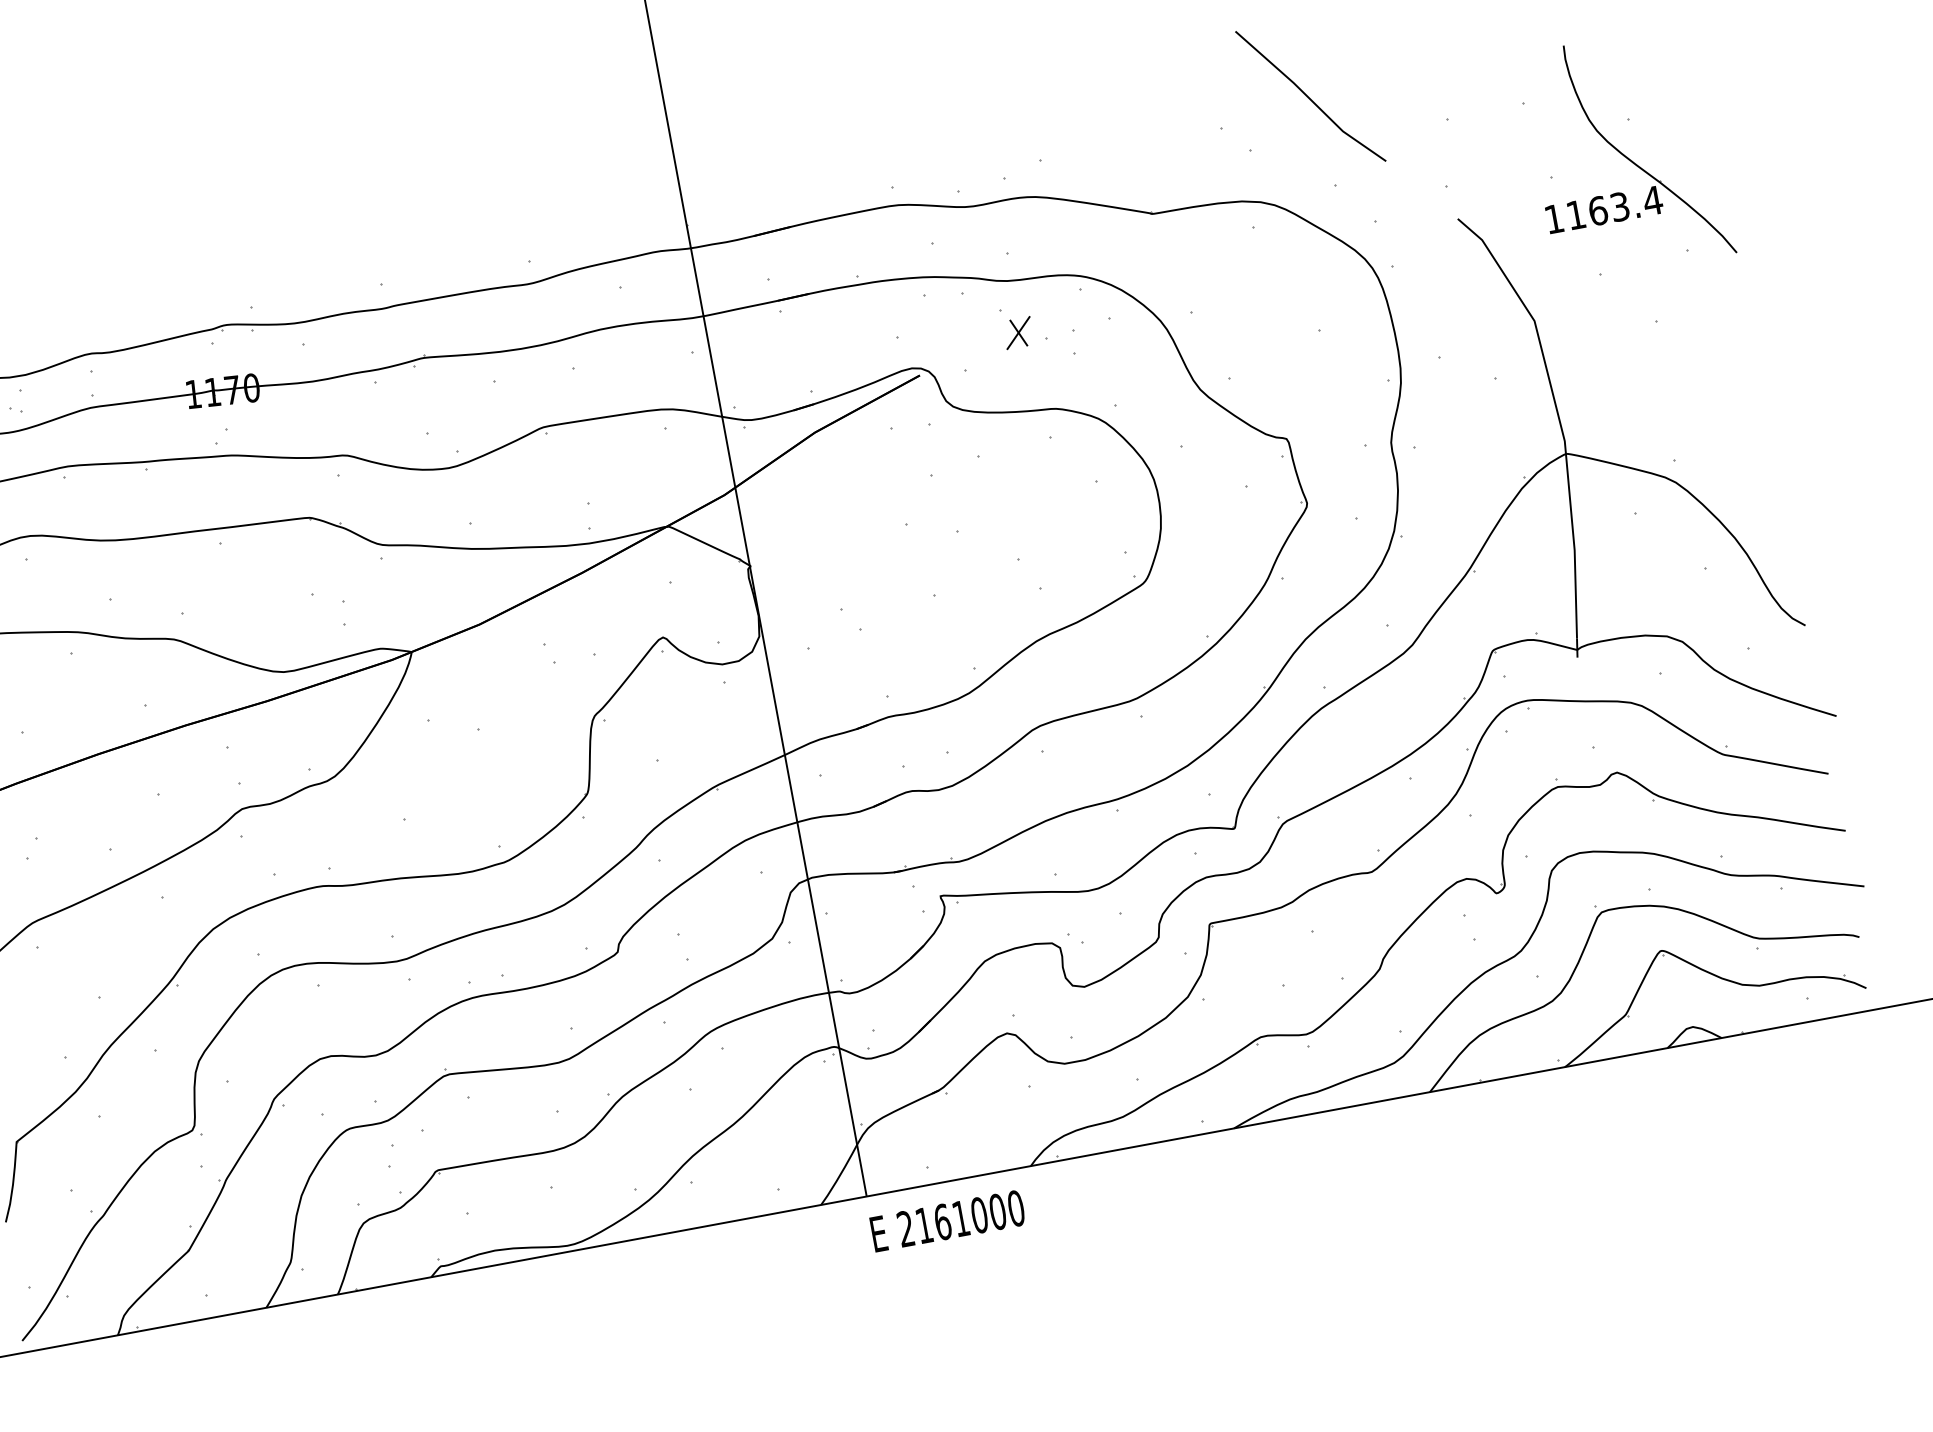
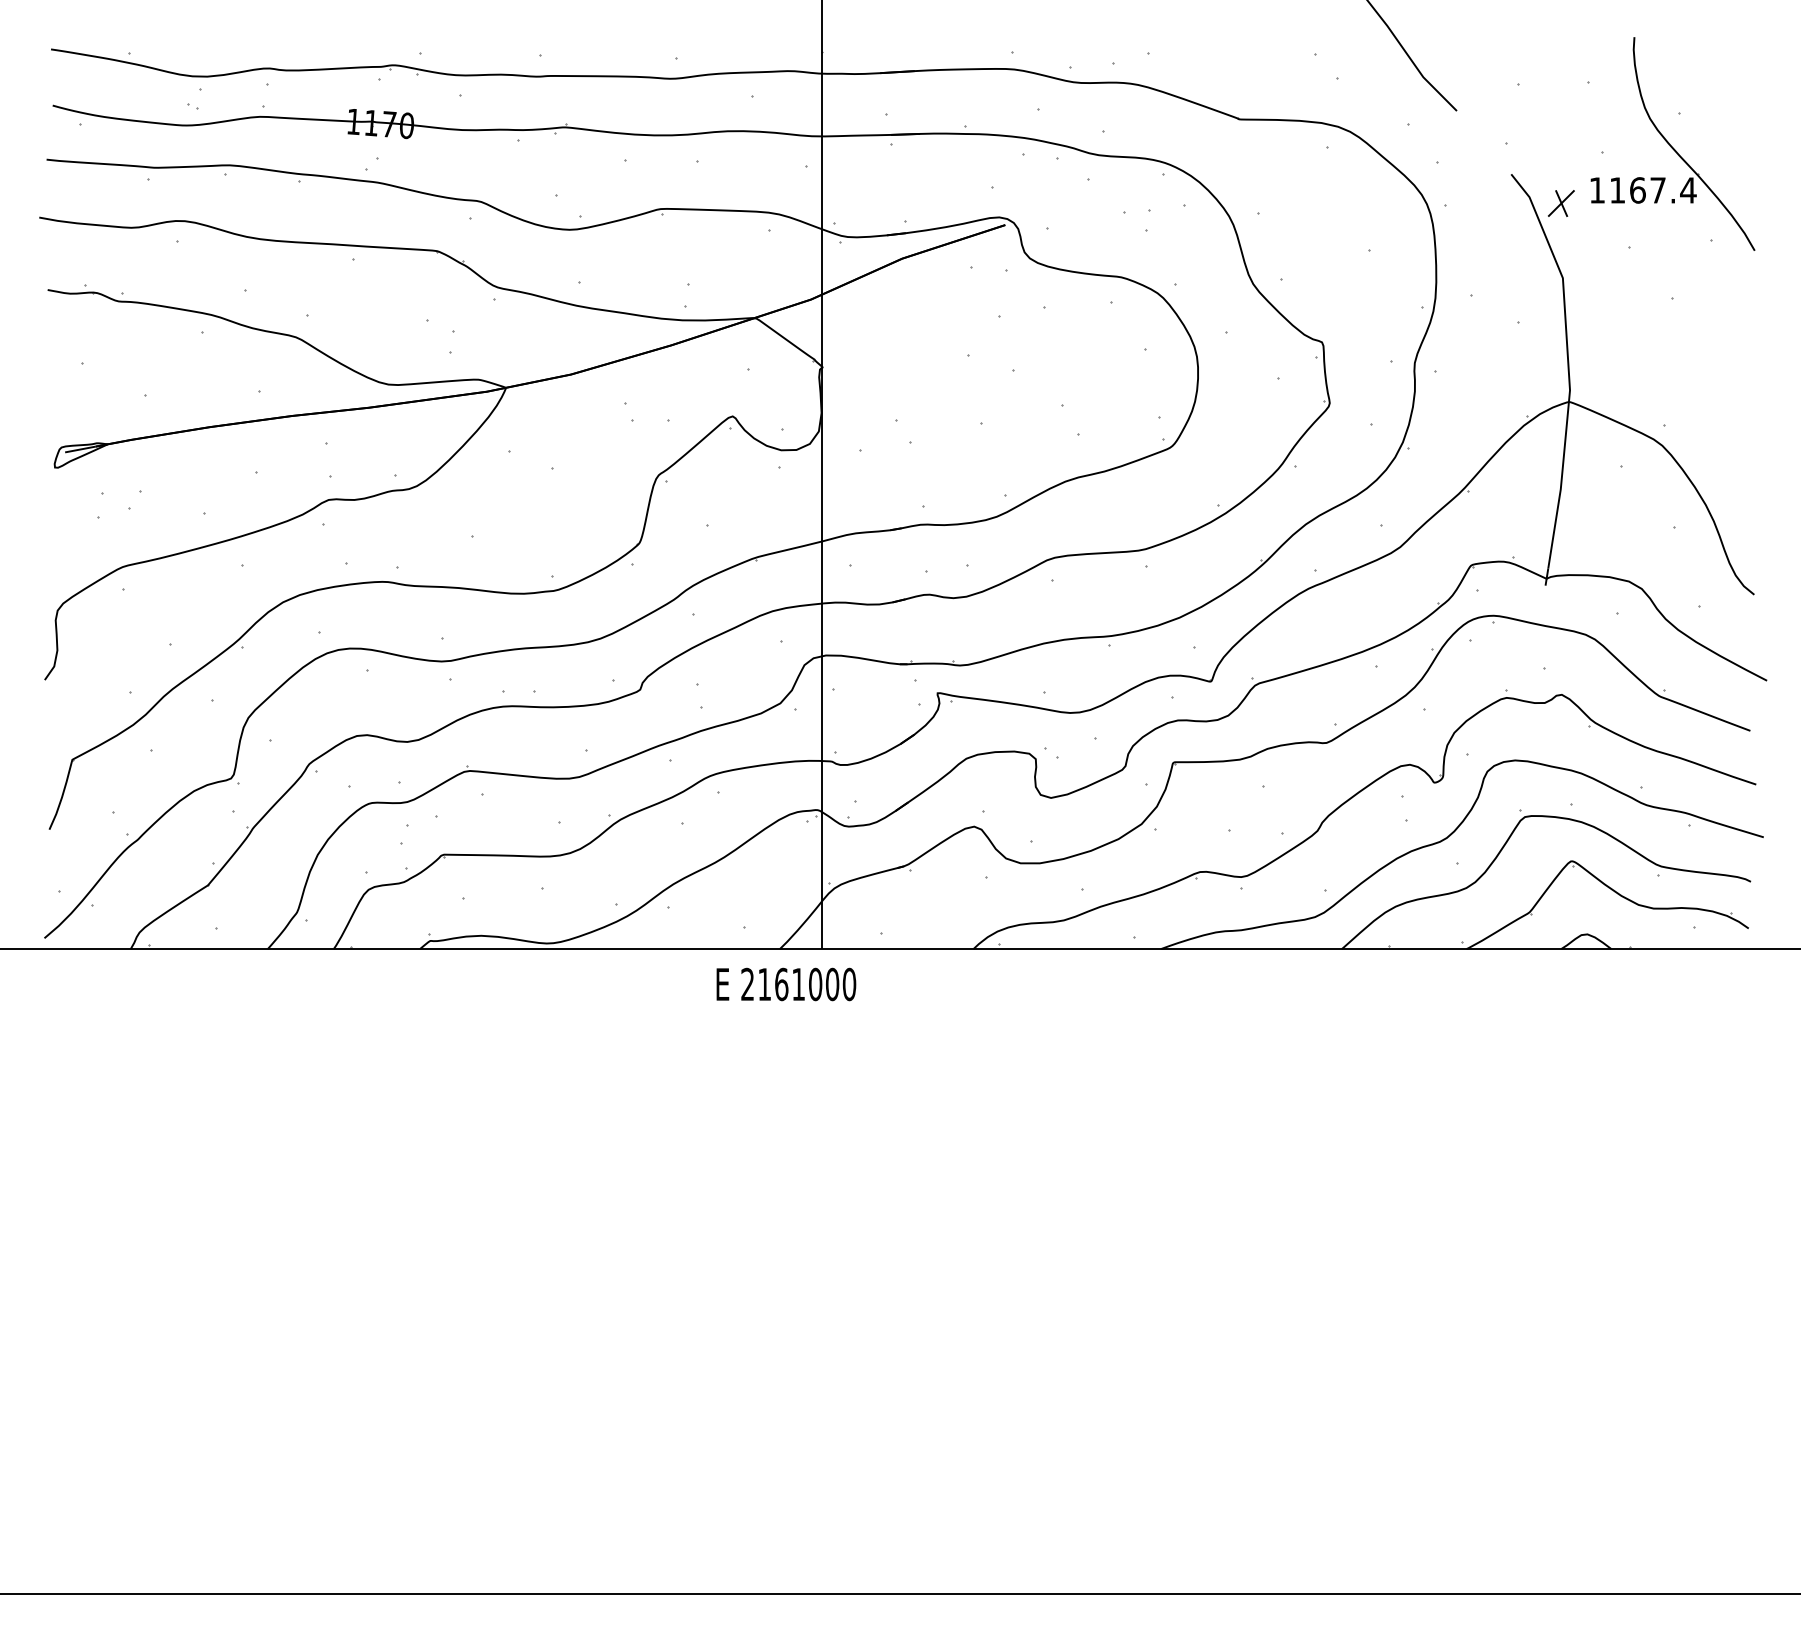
text: (1619, 207) -> (1657, 190), 1163.4 -> 1167.4
part: (1018, 333) -> (1561, 203), moved
text: (947, 1221) -> (786, 984), moved

